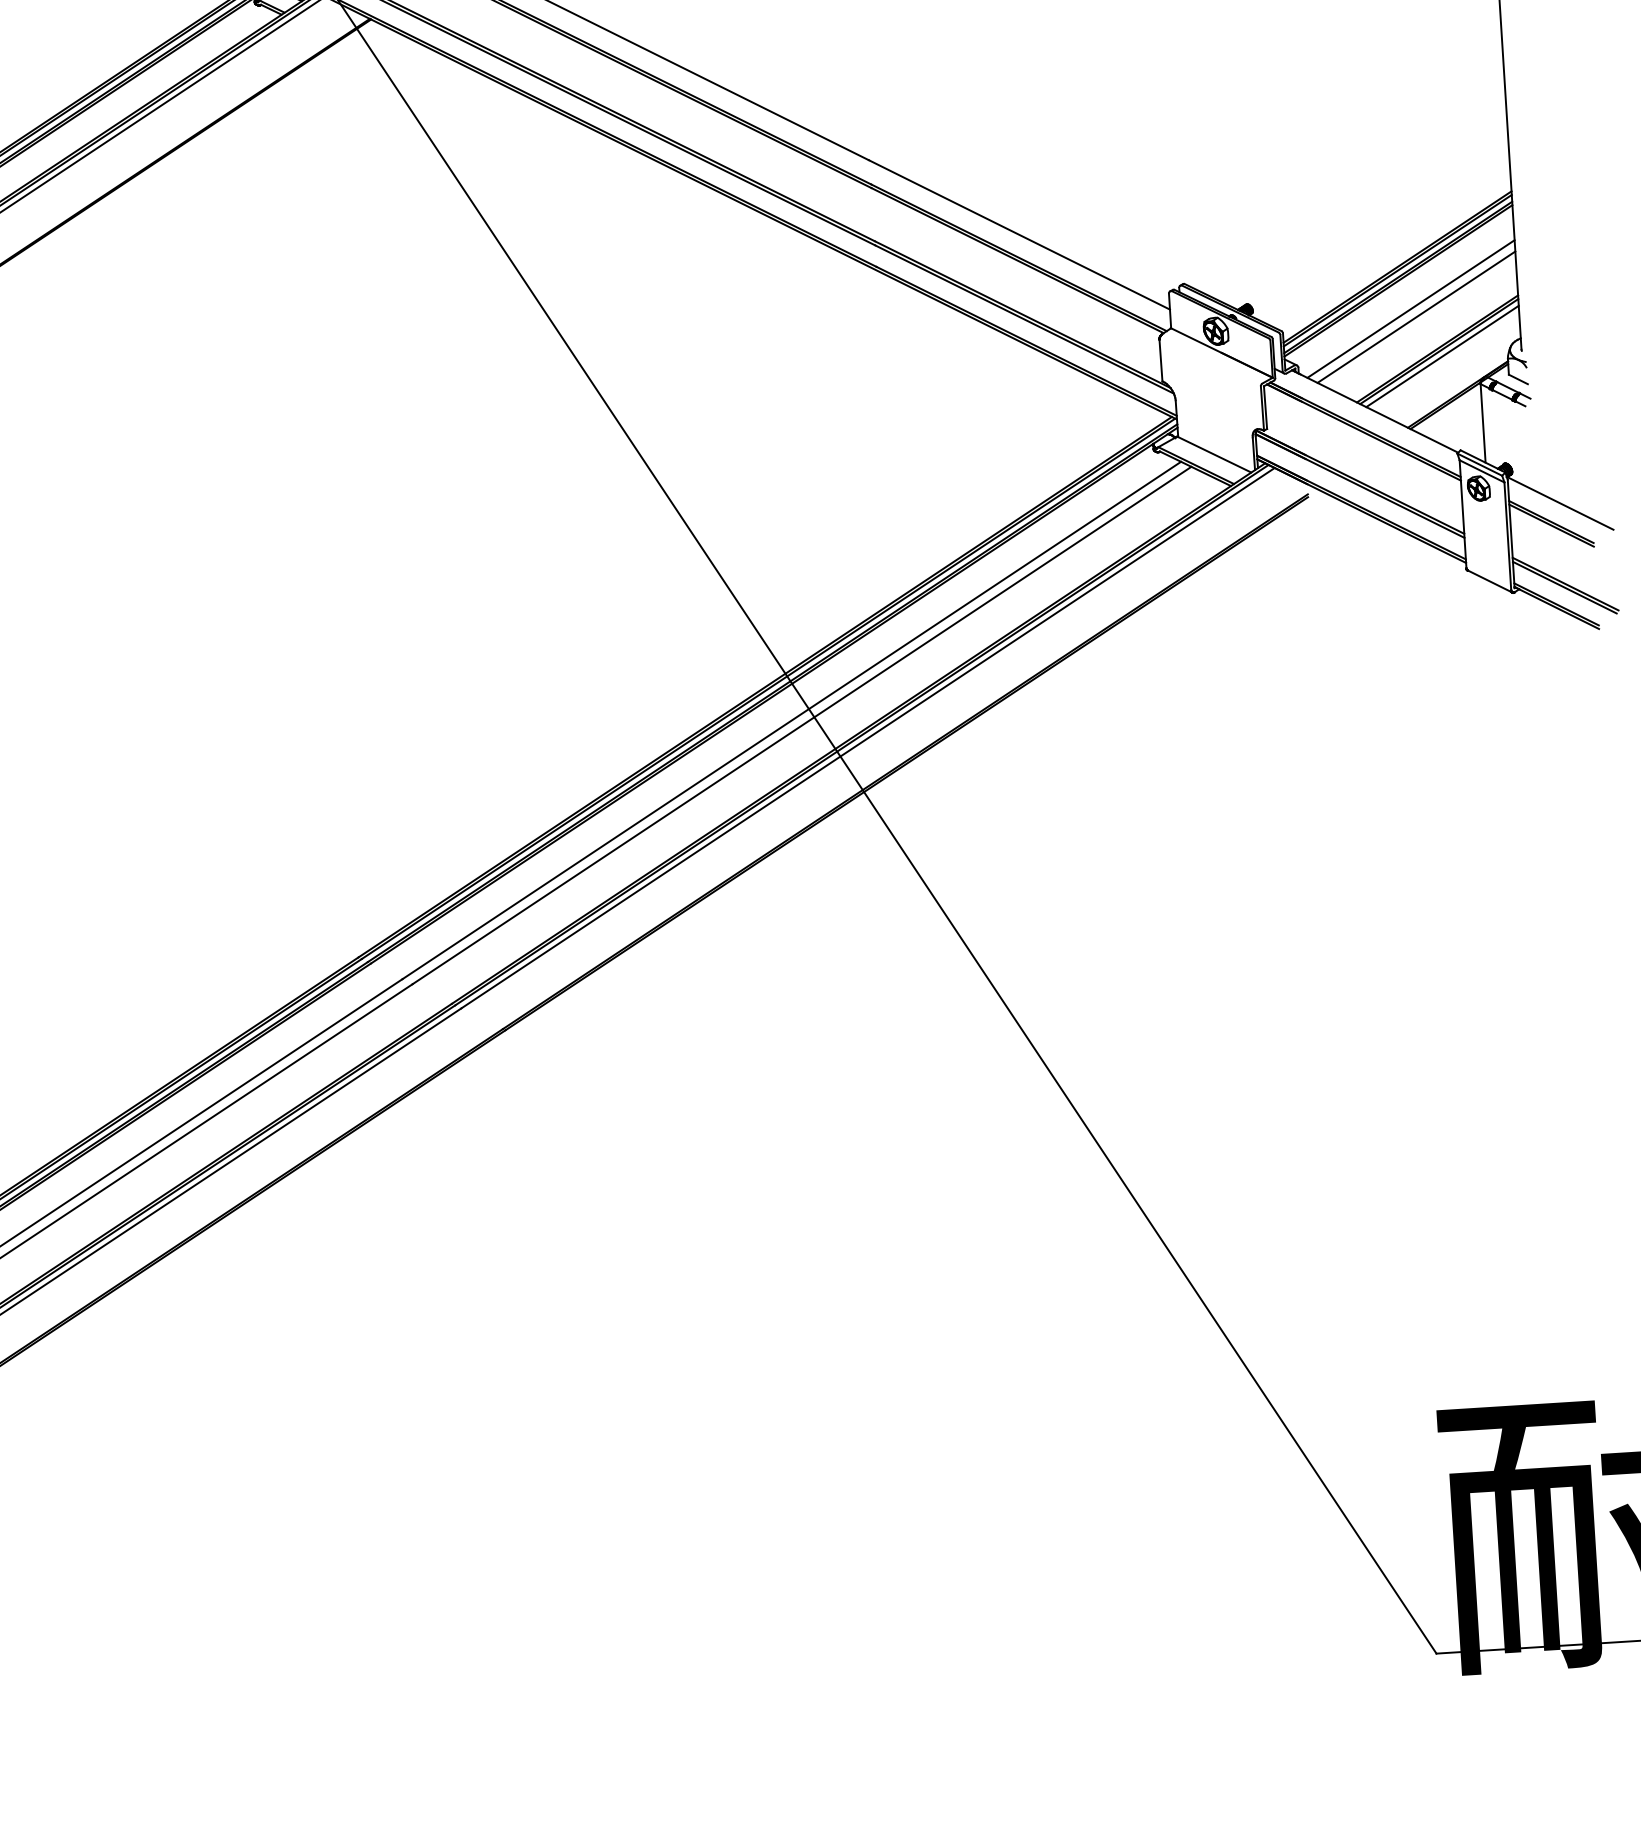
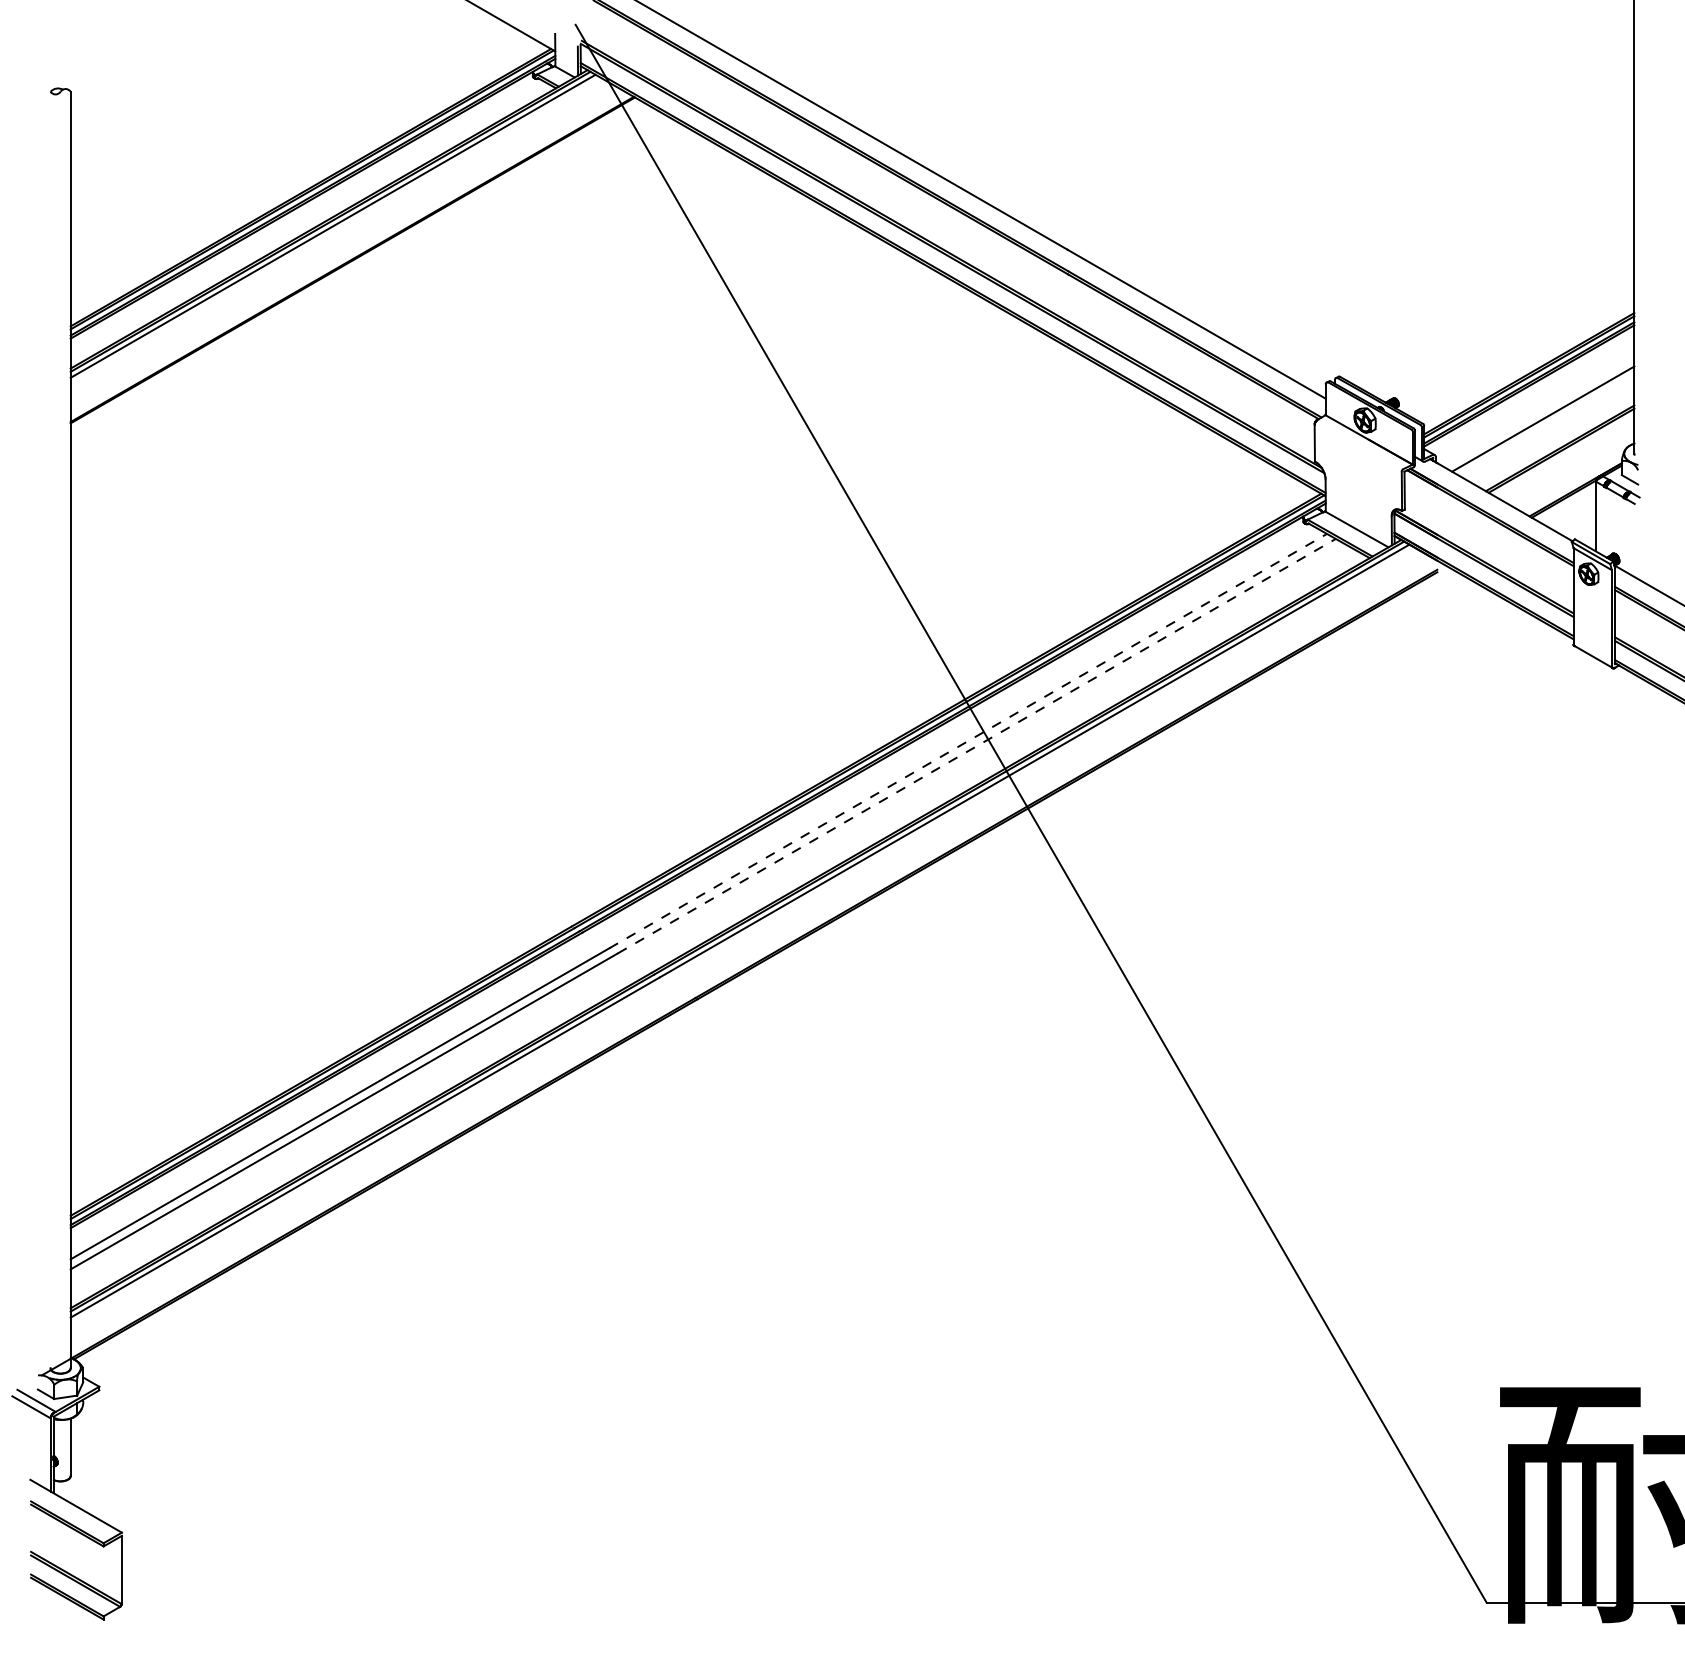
line: (1410, 309) -> (1538, 411), removed
line: (1441, 355) -> (1563, 454), removed
line: (792, 719) -> (968, 740), solid -> dashed
line: (802, 724) -> (977, 745), solid -> dashed

